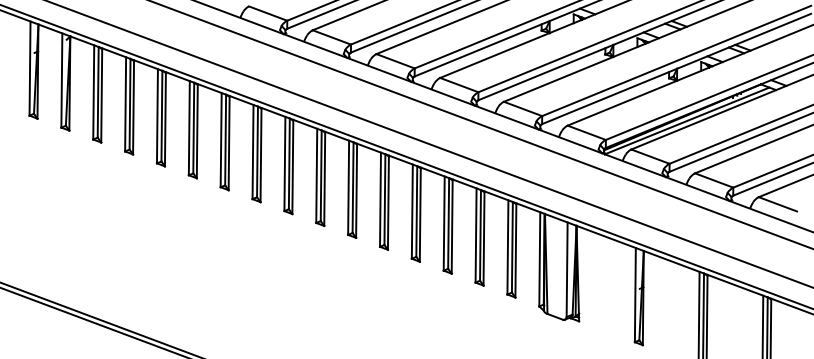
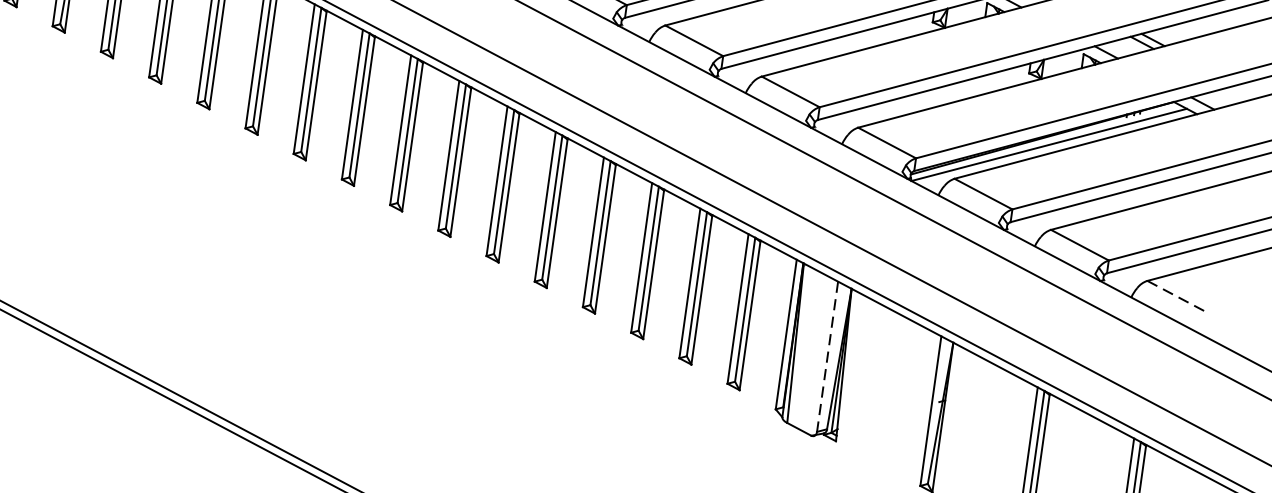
line: (778, 204) -> (1177, 296), solid -> dashed
line: (567, 270) -> (828, 357), solid -> dashed

